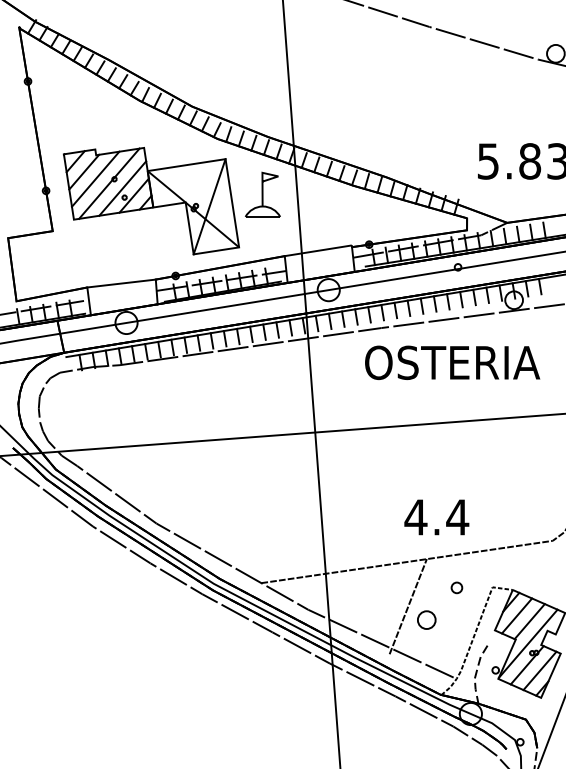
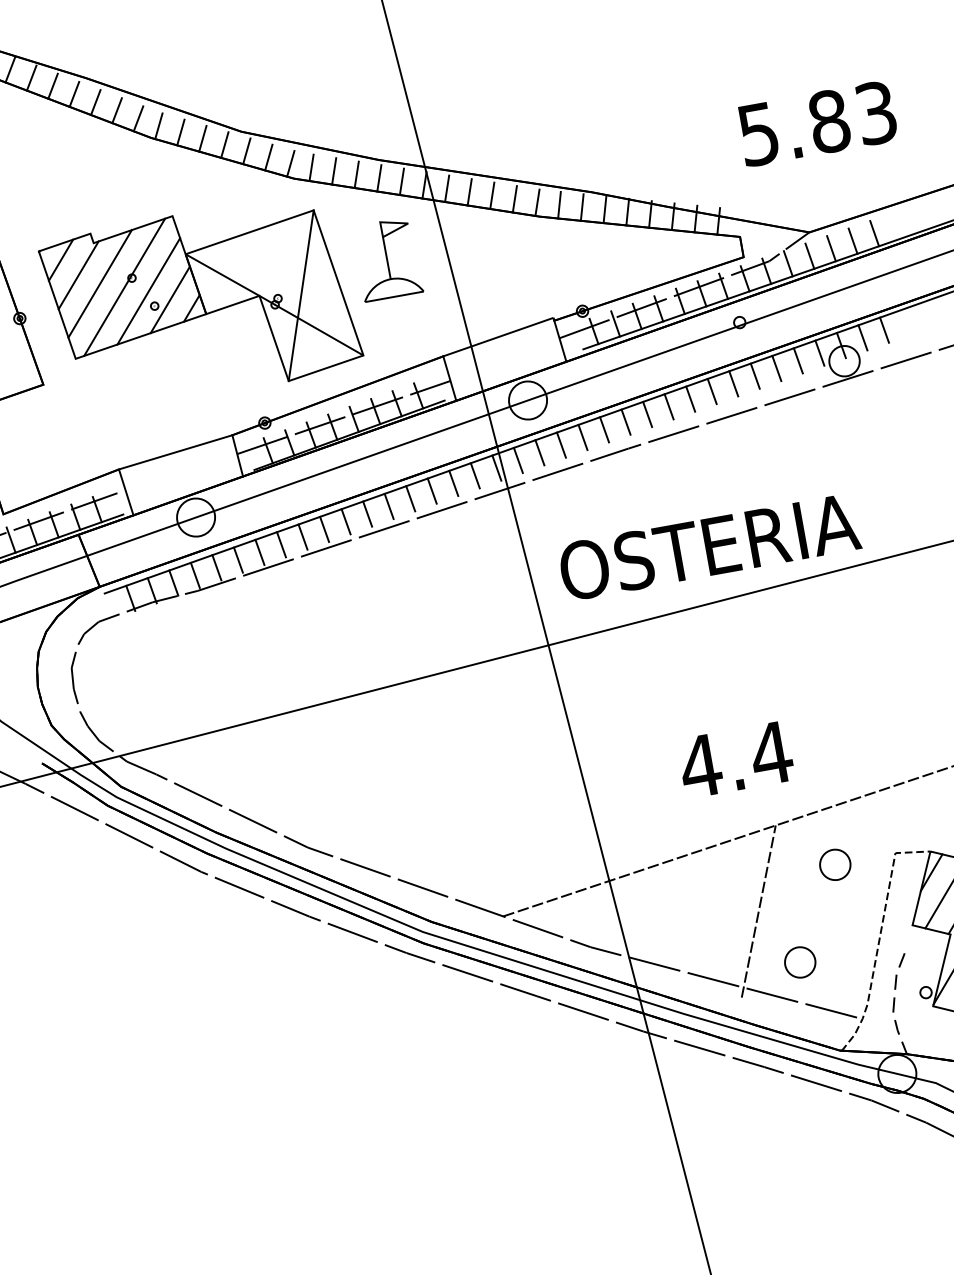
text: (452, 362) -> (709, 546), moved
text: (436, 517) -> (735, 760), moved
part: (456, 587) -> (834, 864), size x1.67
part: (426, 619) -> (799, 961), moved

